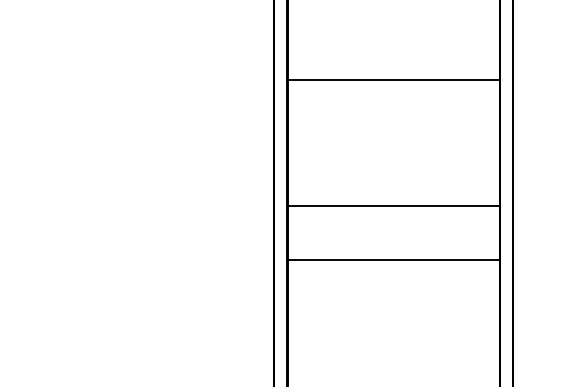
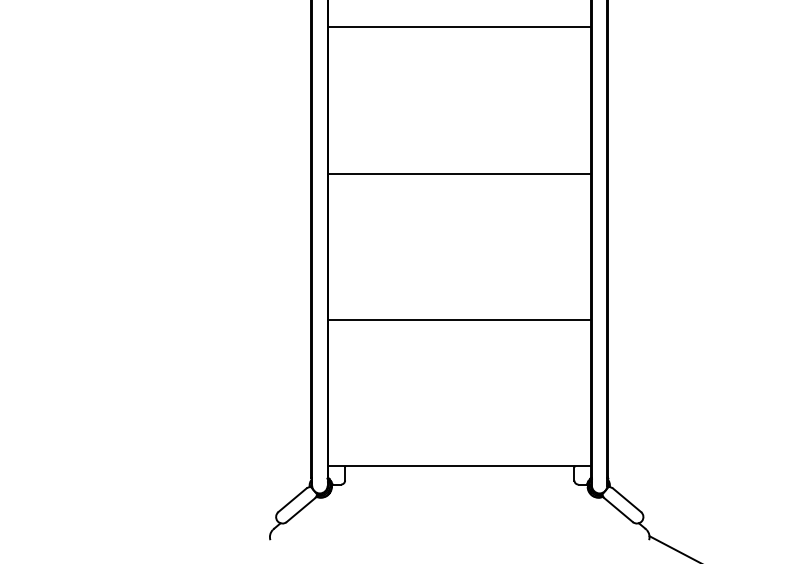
line: (393, 80) -> (459, 27), moved
line: (393, 206) -> (459, 173), moved
line: (393, 259) -> (459, 319), moved

